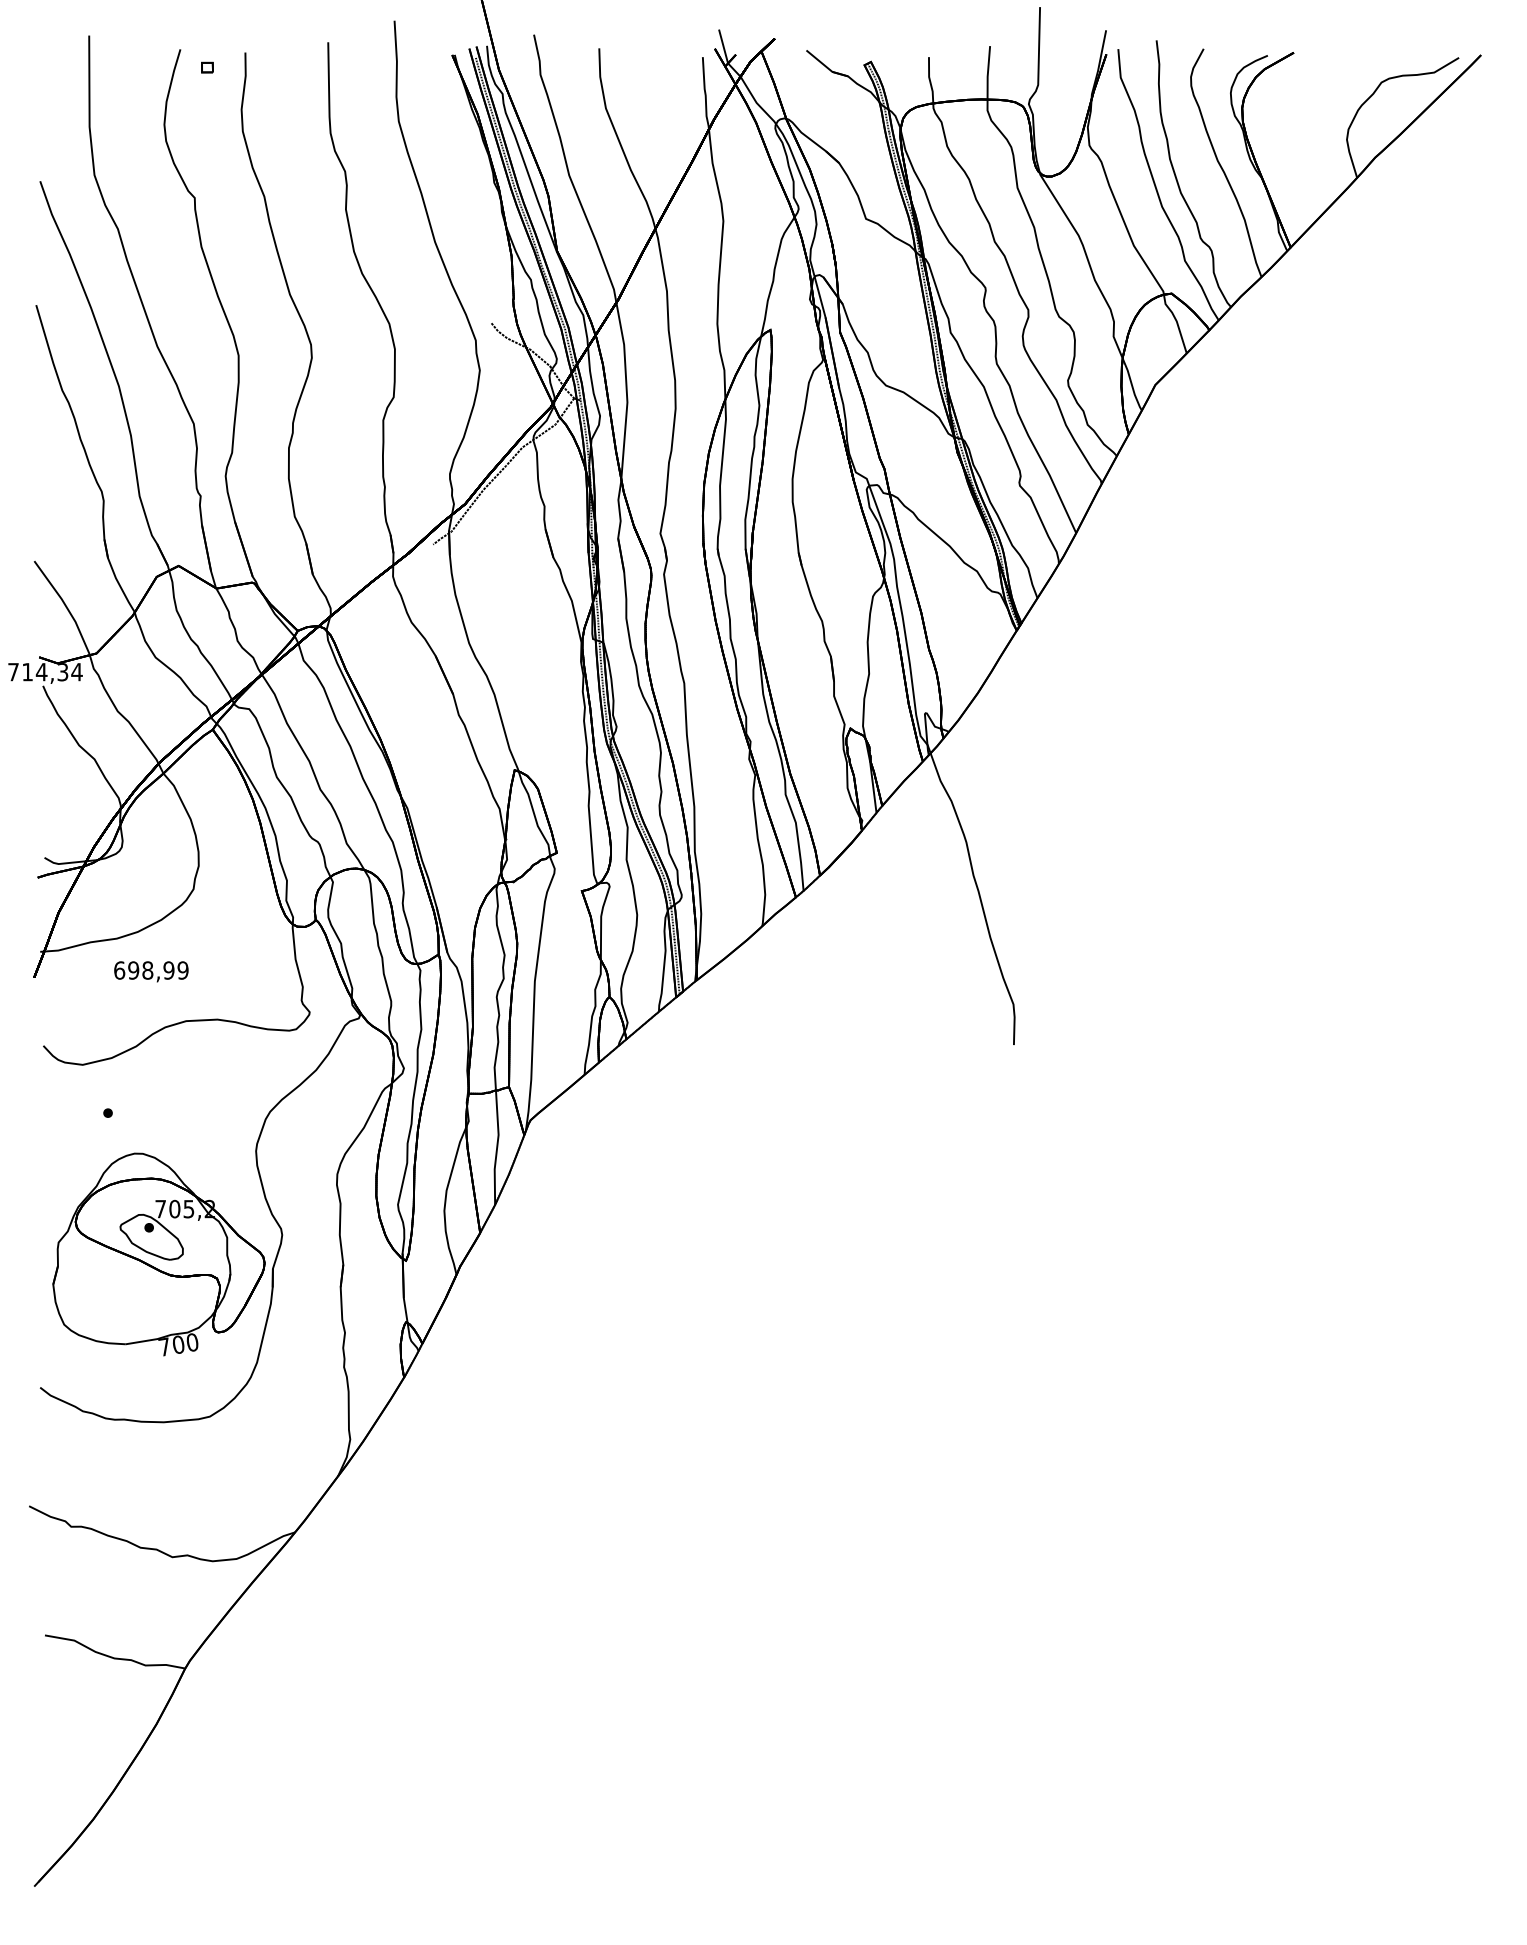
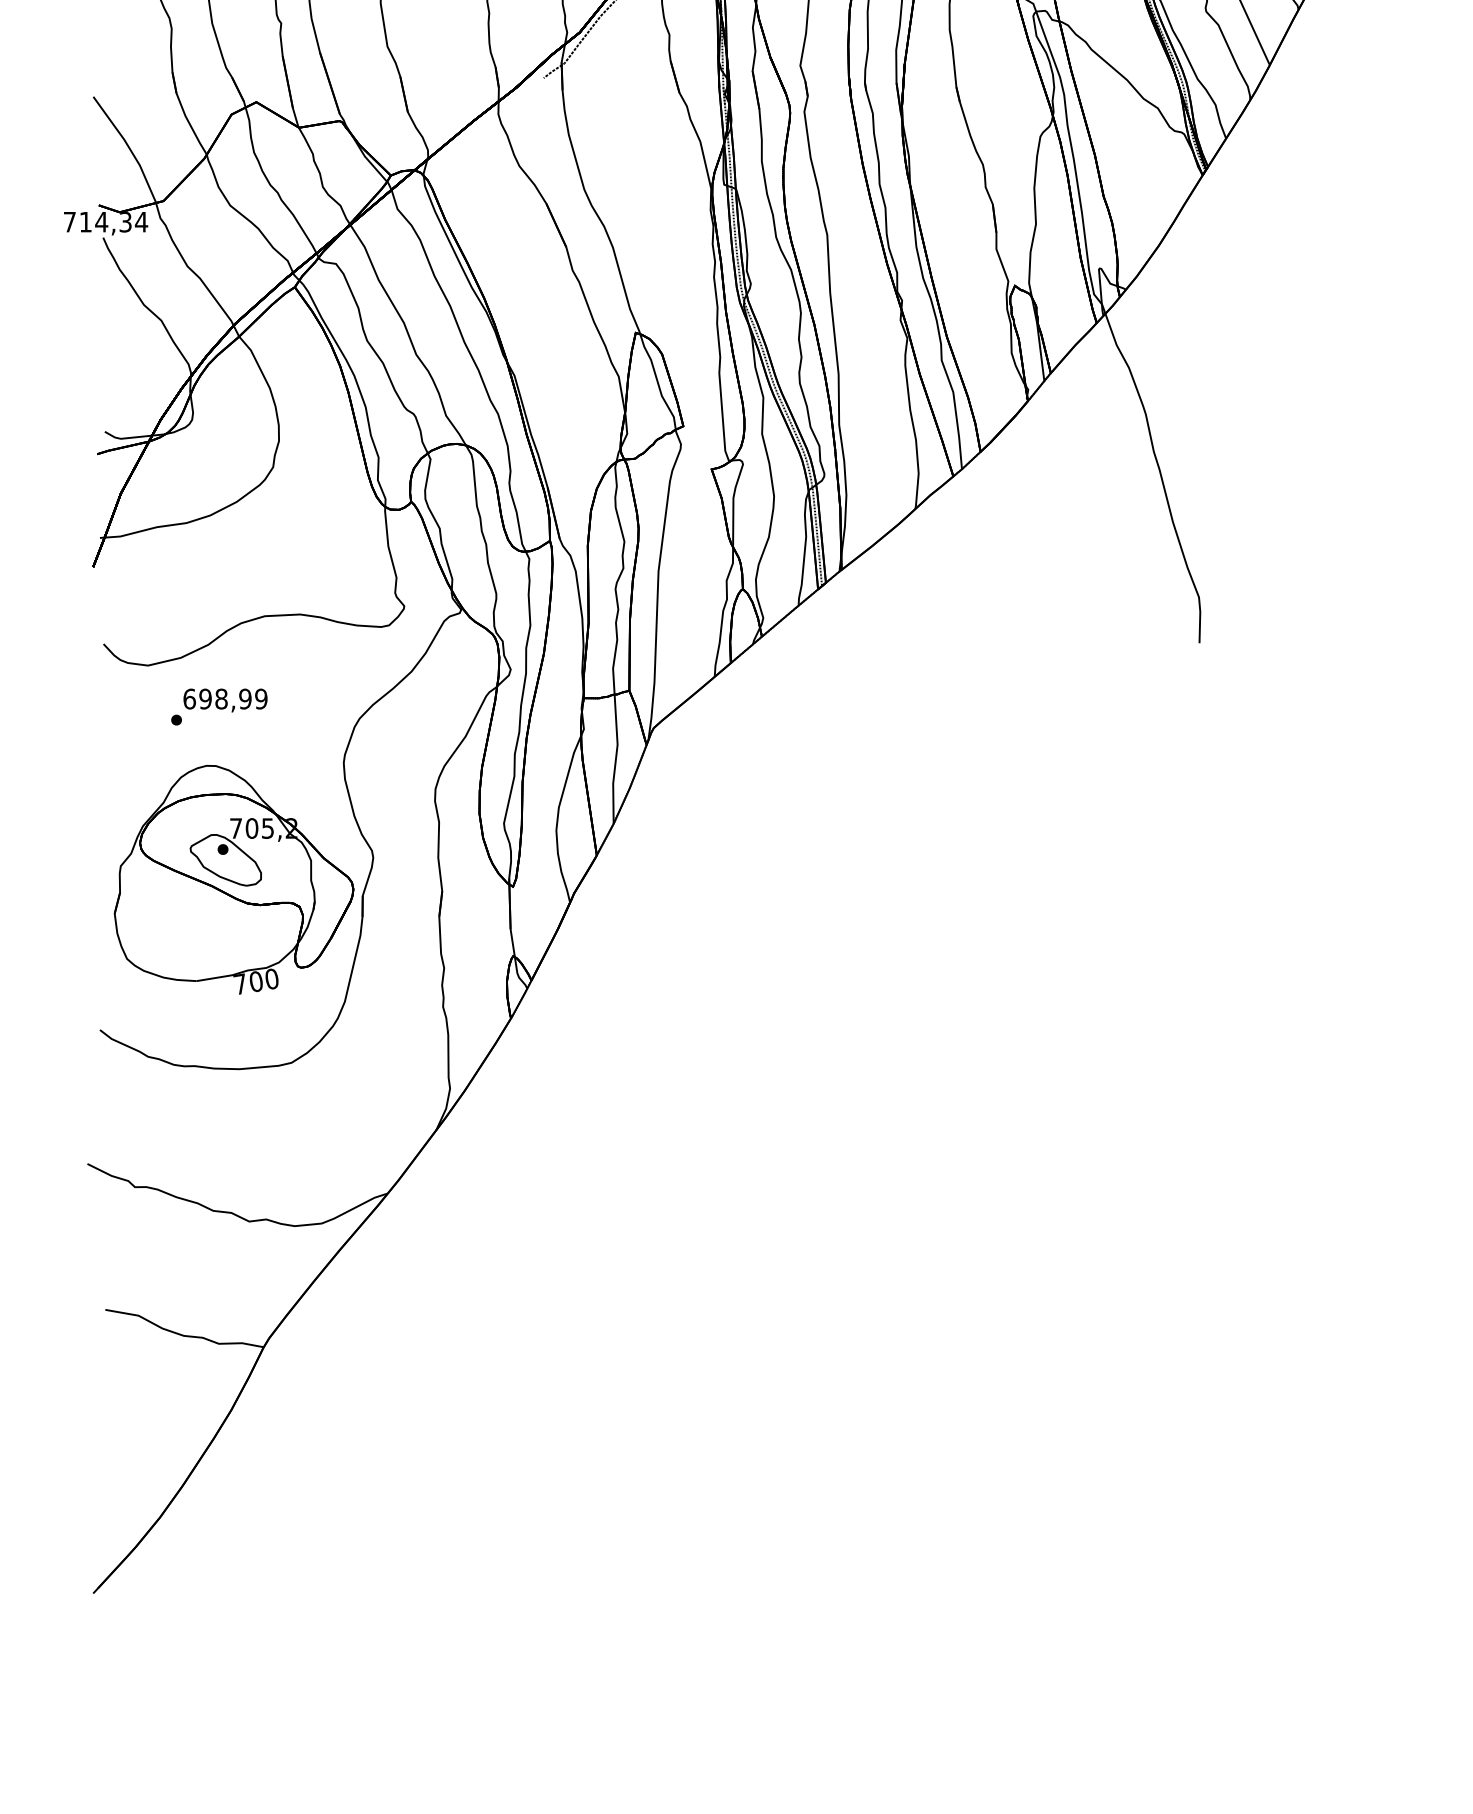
text: (151, 971) -> (225, 700), moved

